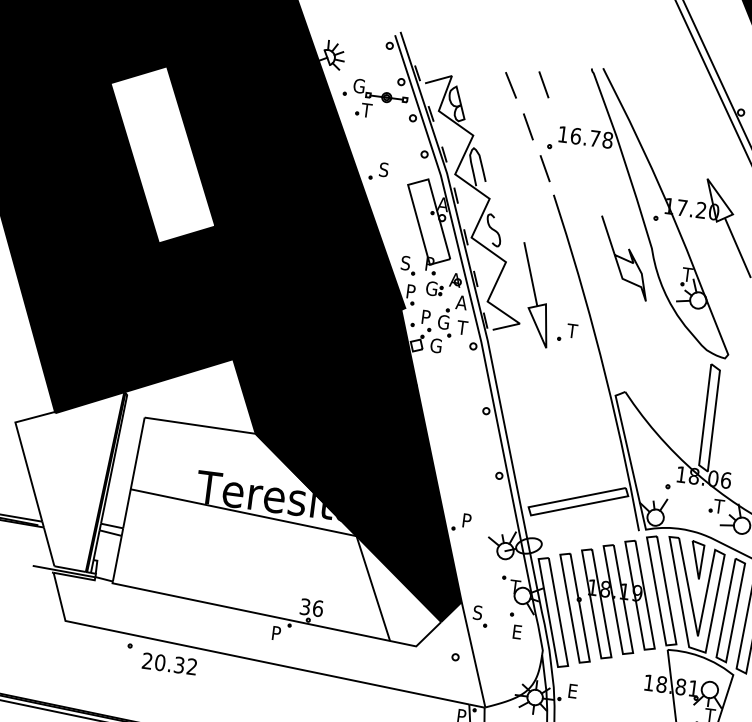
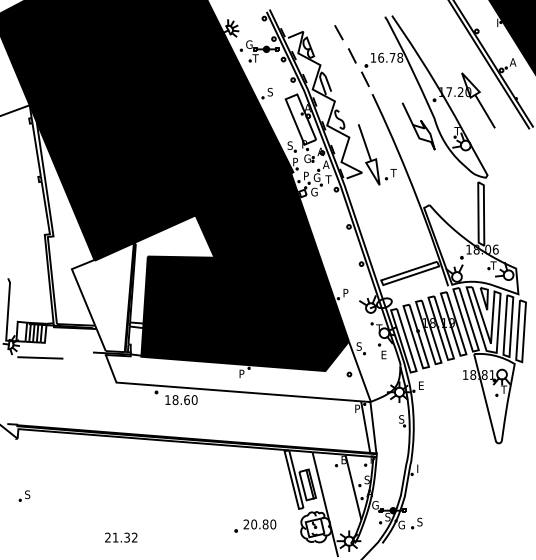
line: (544, 84) -> (358, 29), removed
fill: (162, 153) -> (138, 99), added
fill: (285, 532) -> (239, 313), added
text: (170, 664) -> (181, 400), 20.32 -> 18.60

